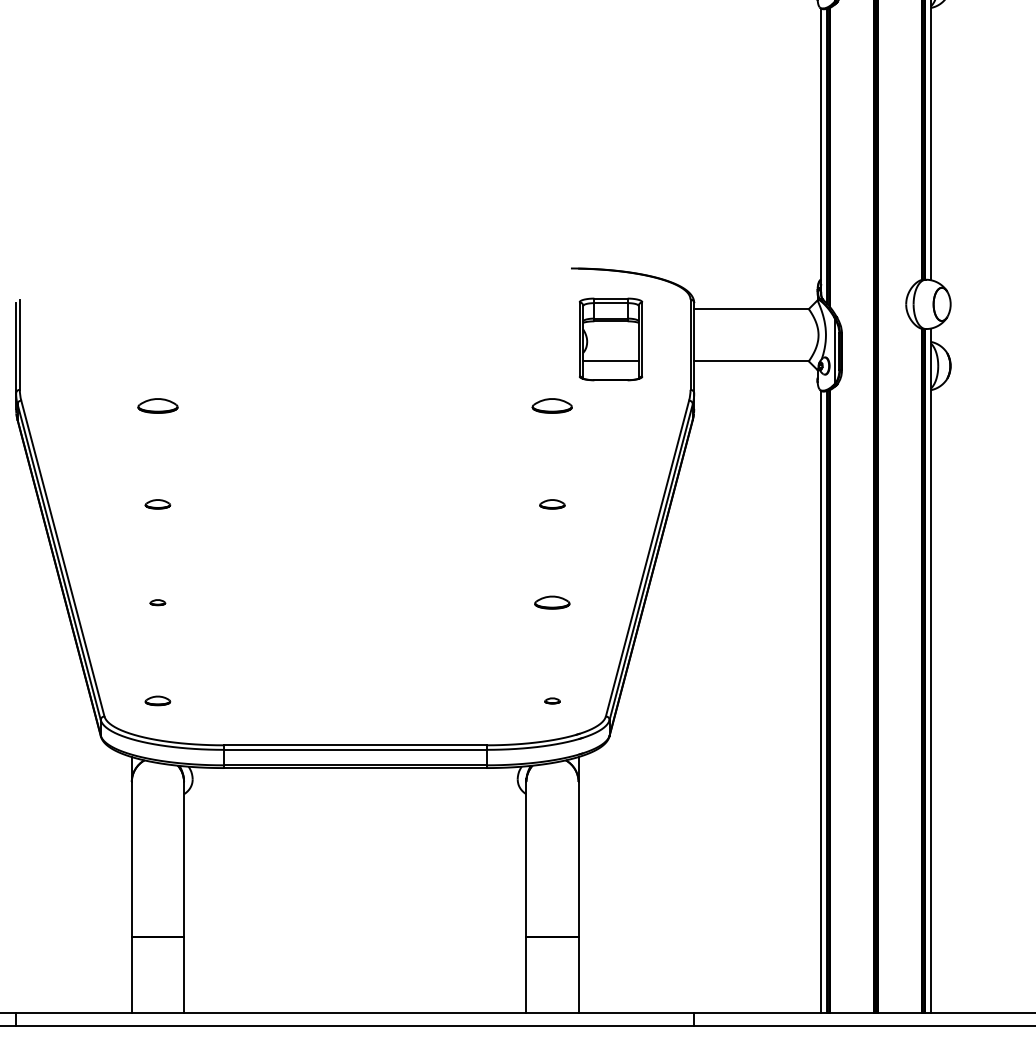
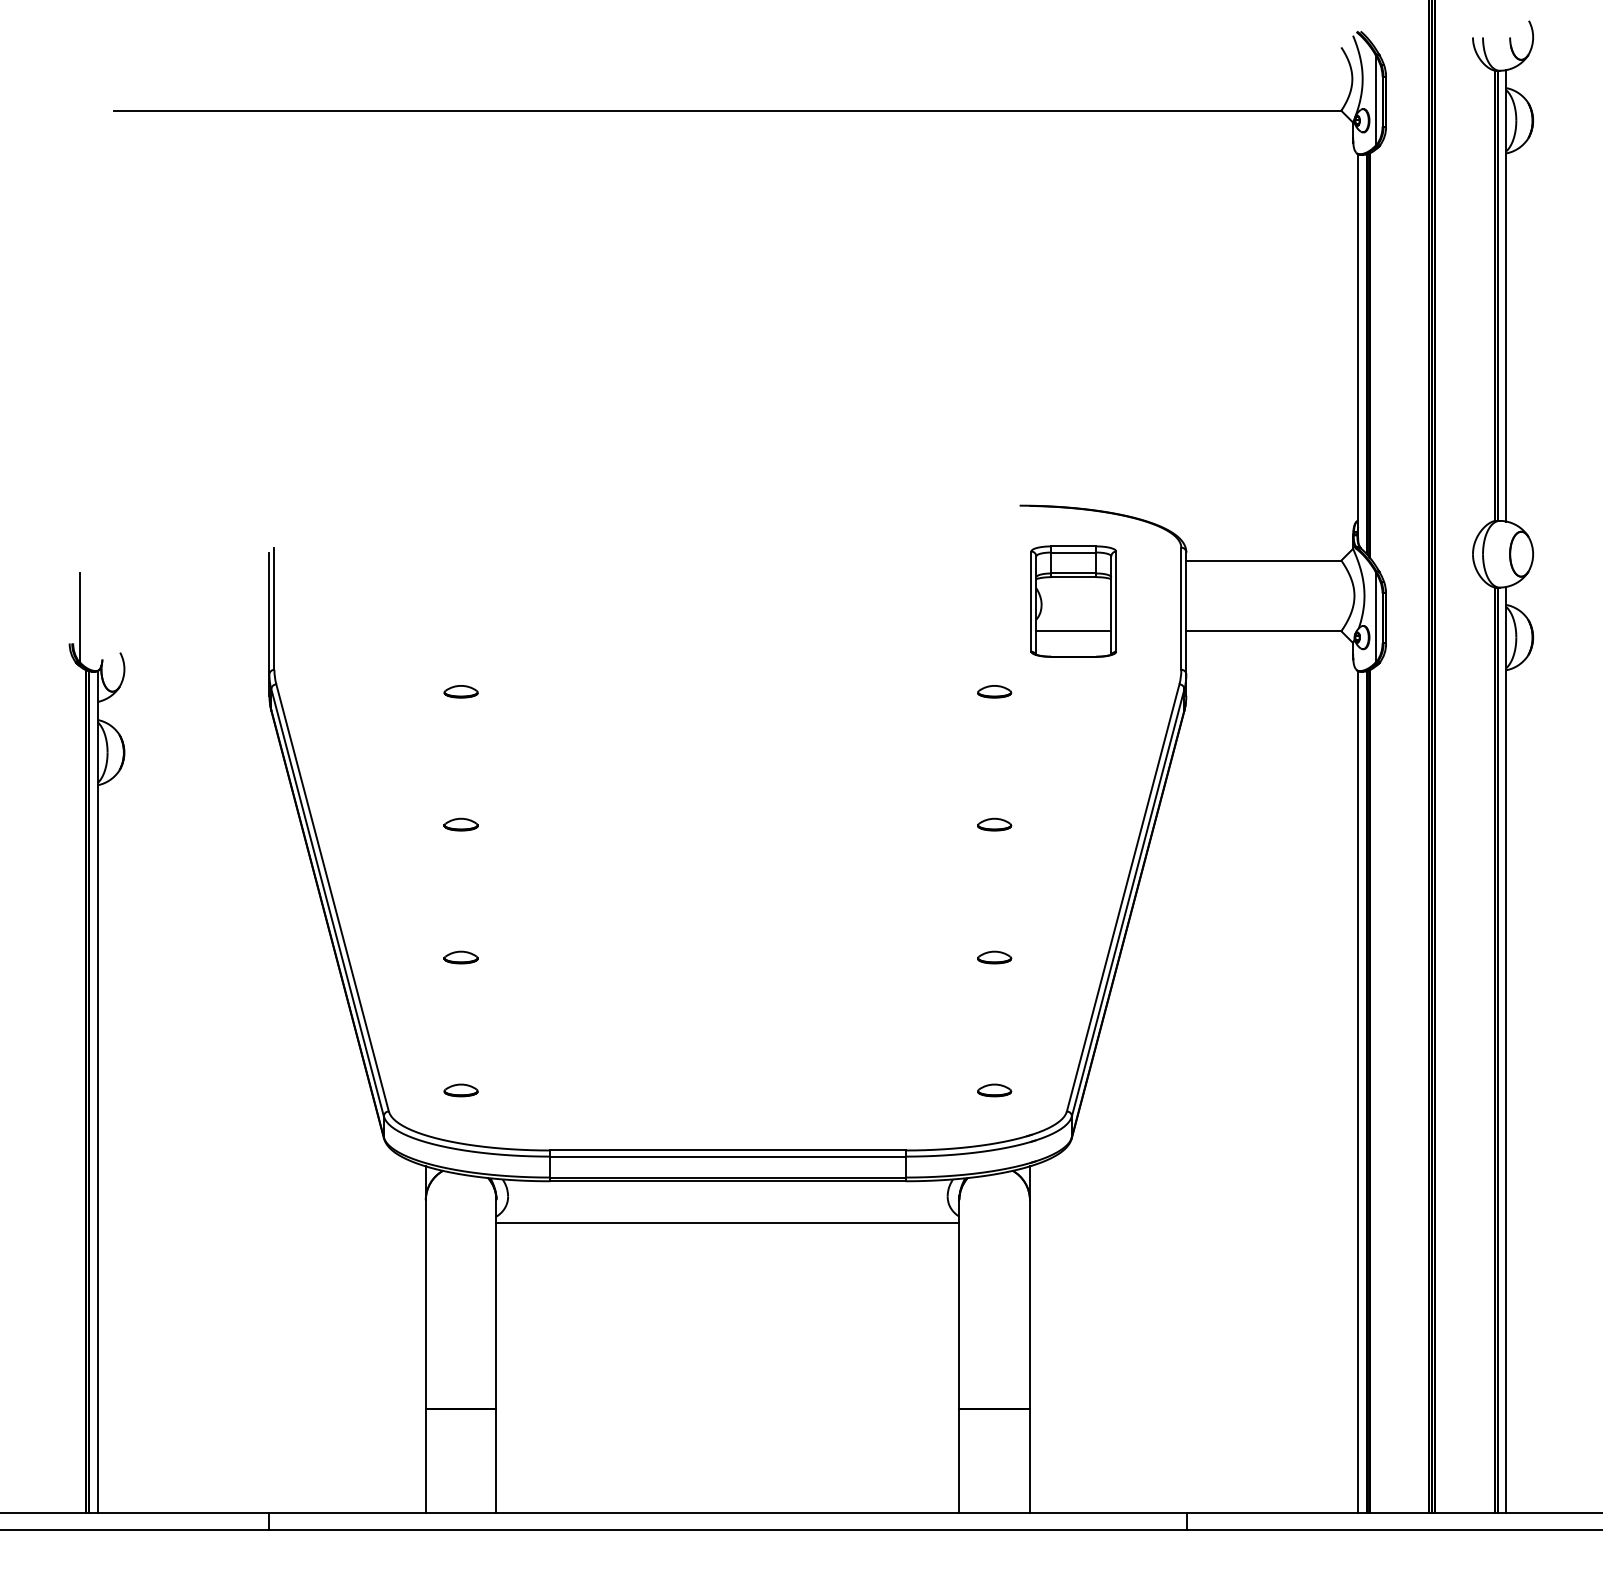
part: (157, 405) -> (460, 691), size x0.62
part: (552, 405) -> (994, 691), size x0.62
part: (157, 602) -> (460, 957), size x1.67
part: (552, 602) -> (994, 957), size x0.71
part: (552, 700) -> (994, 1090), size x1.67
line: (354, 798) -> (727, 1222), added

